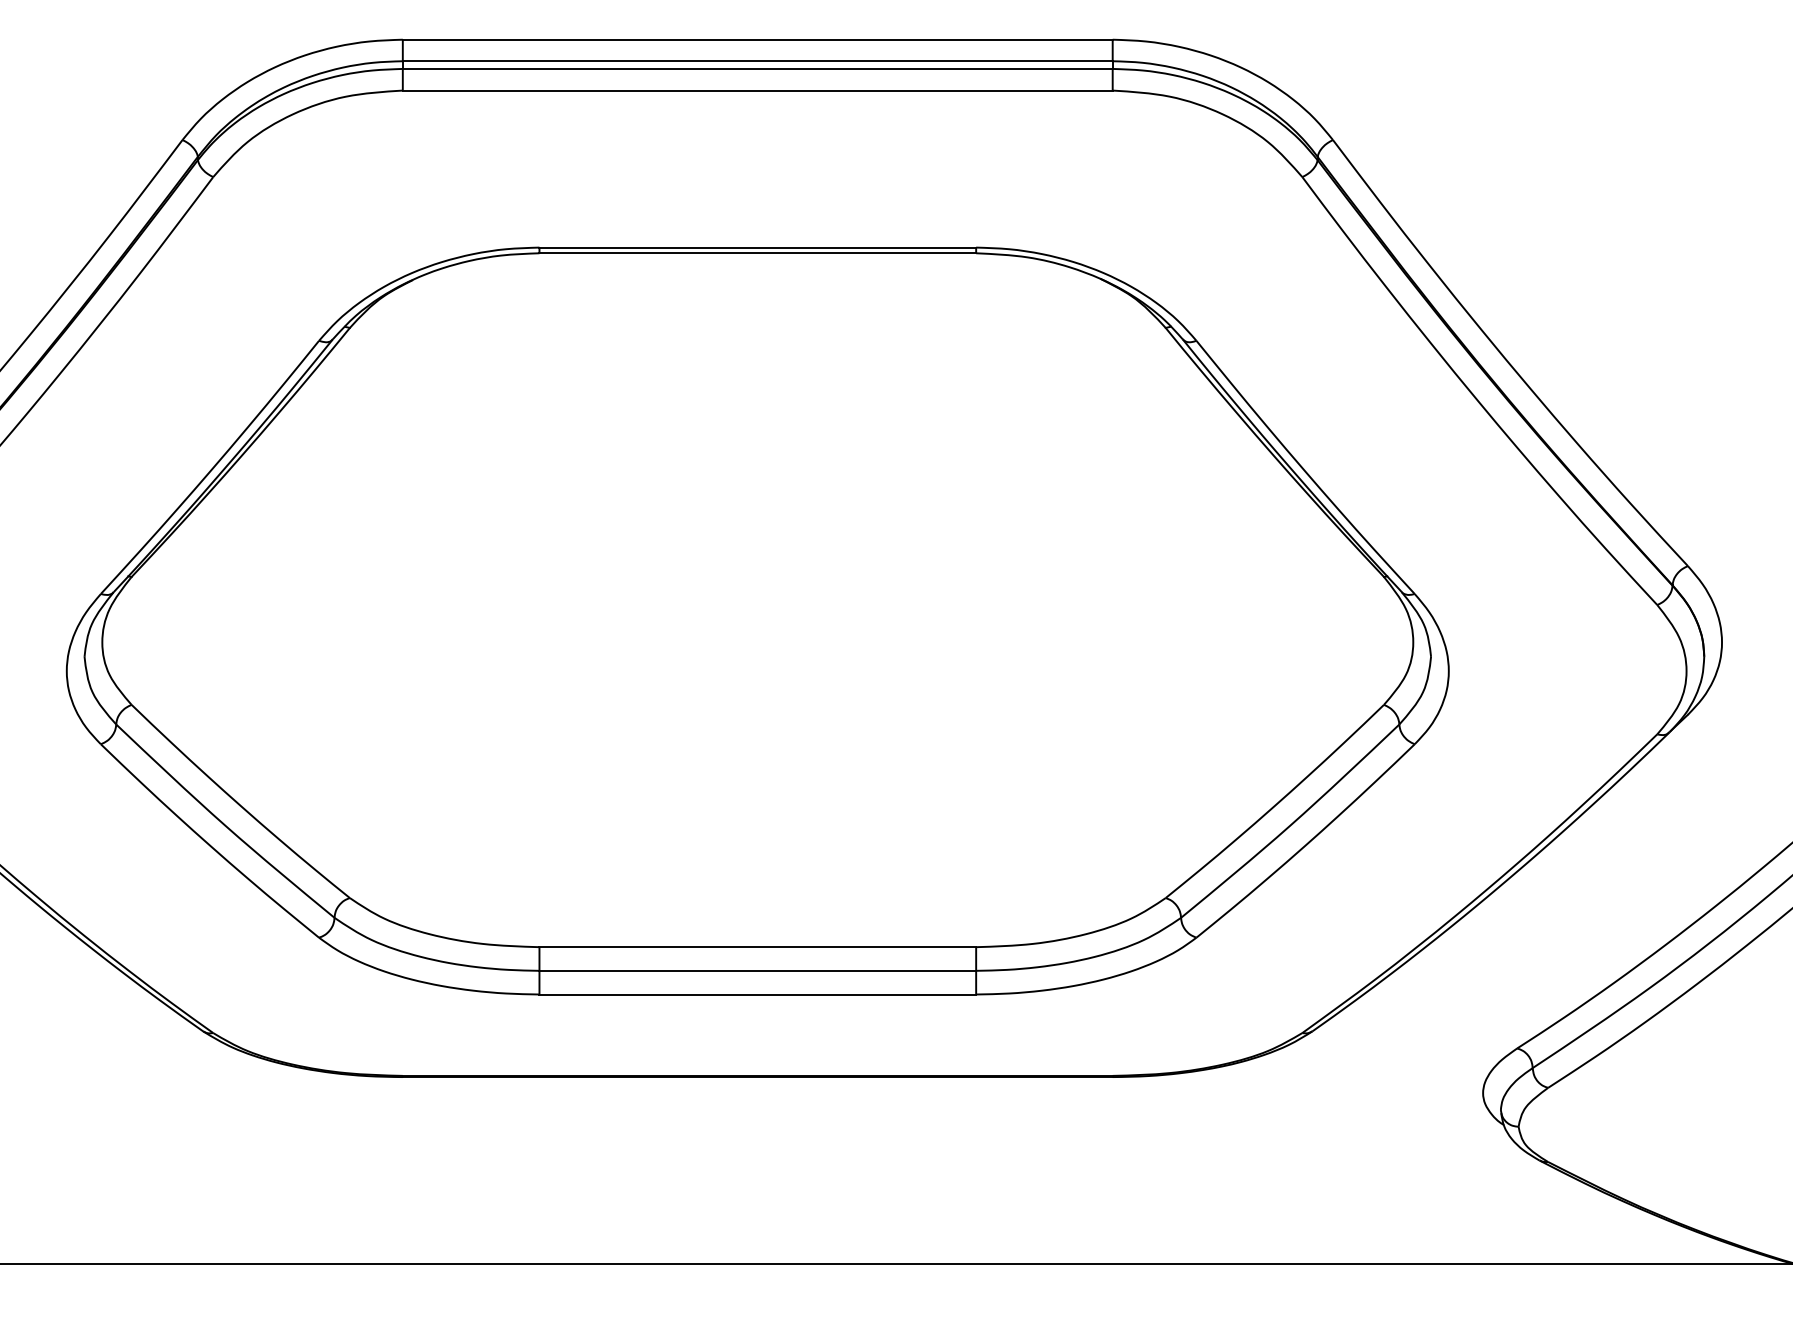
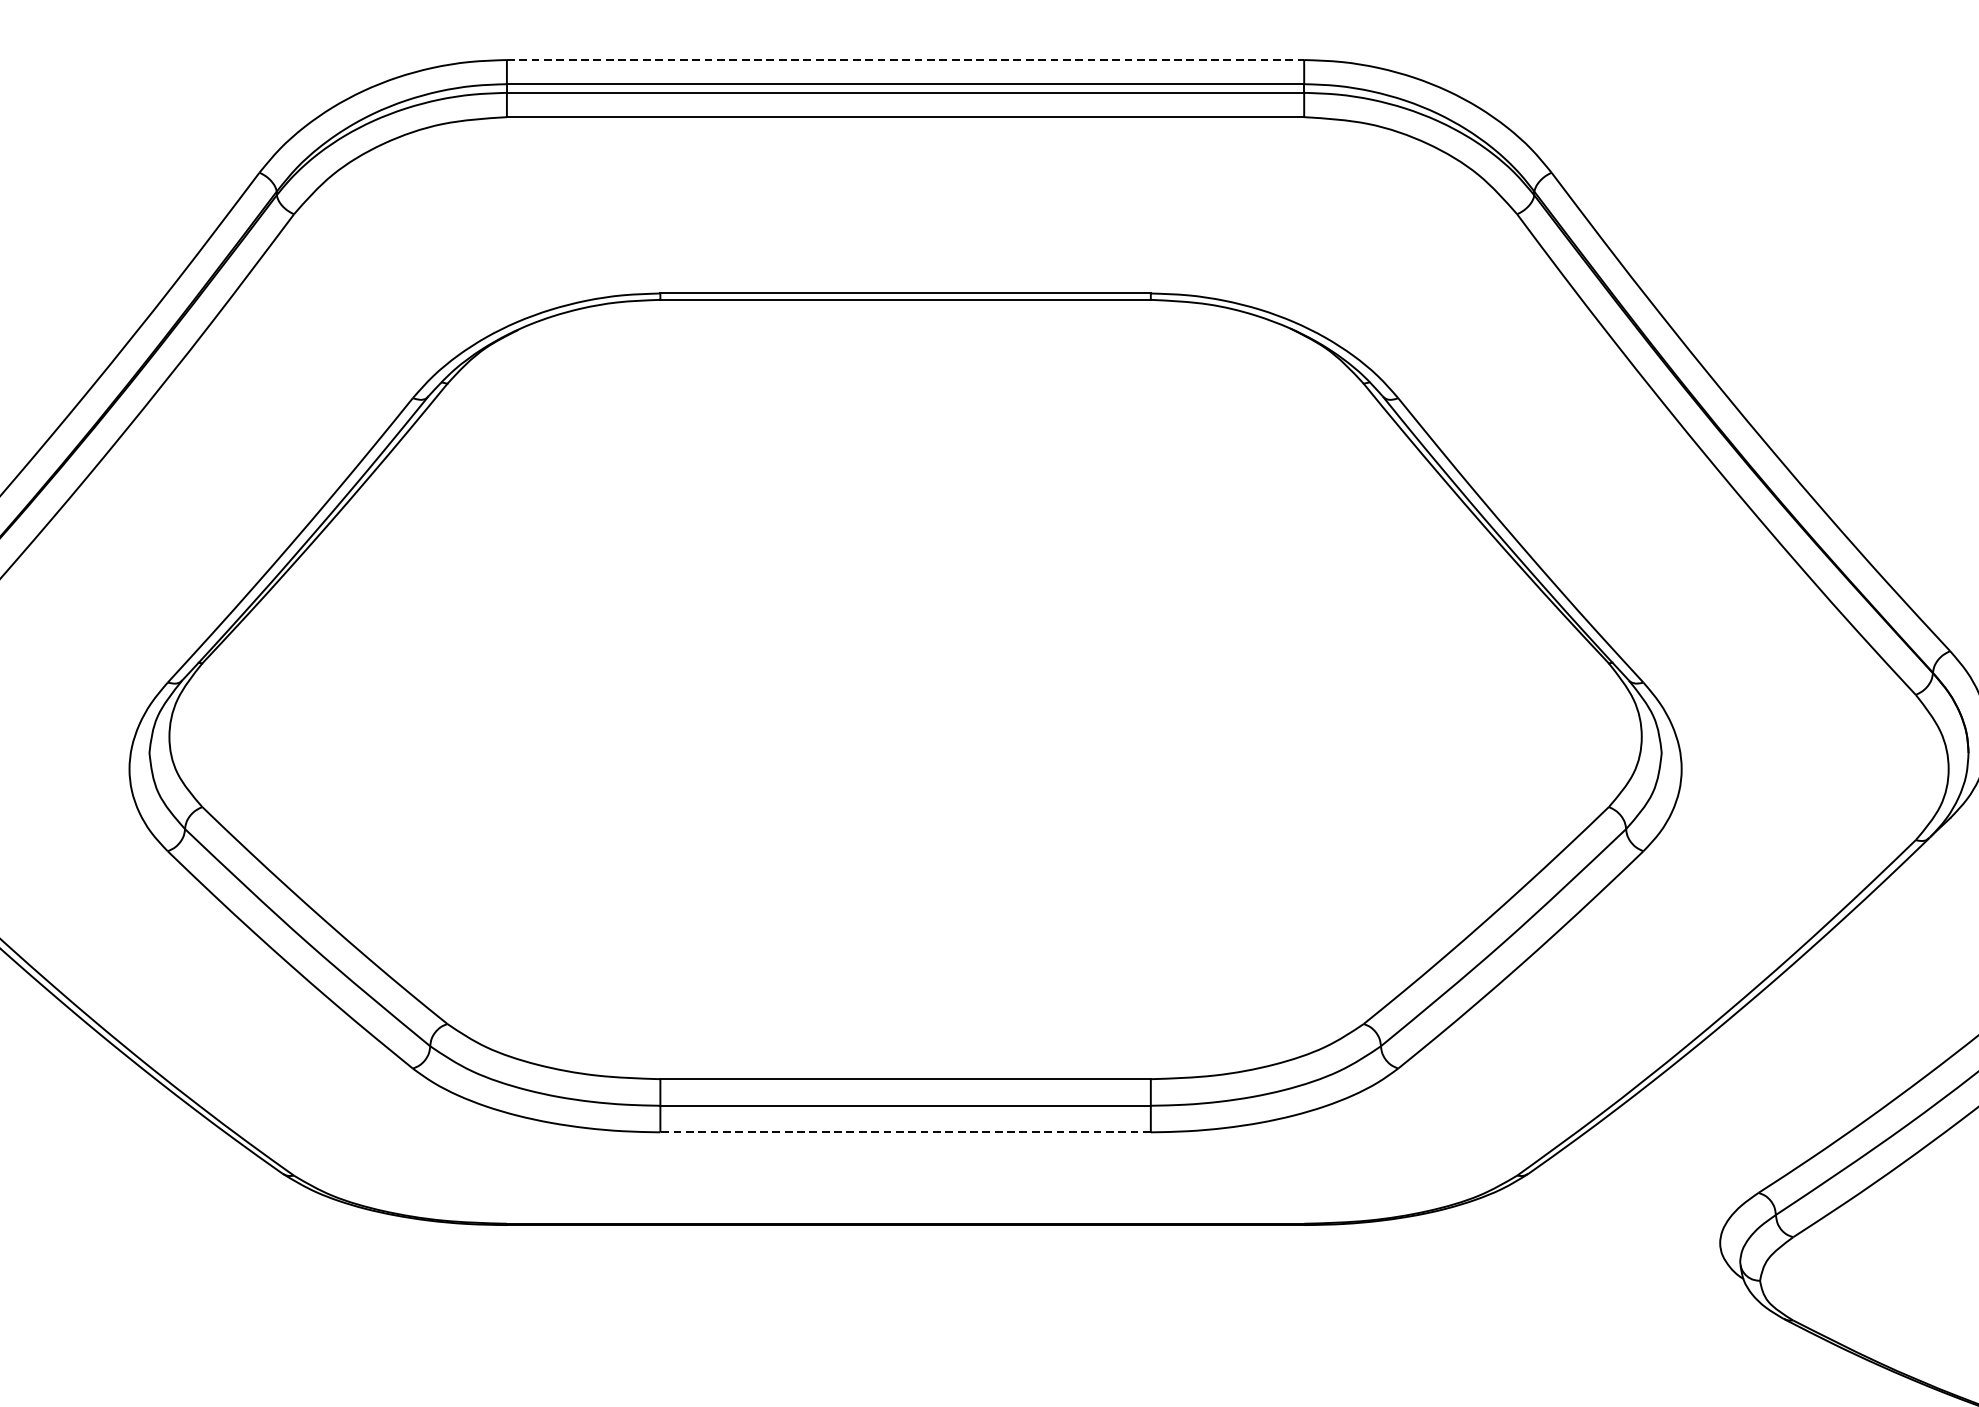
line: (757, 39) -> (905, 59), solid -> dashed
line: (757, 994) -> (905, 1132), solid -> dashed

